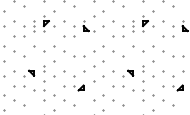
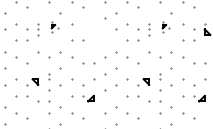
part: (49, 23) -> (55, 26), size x0.6
part: (148, 23) -> (166, 26), size x0.6
part: (84, 26) -> (94, 29), removed

